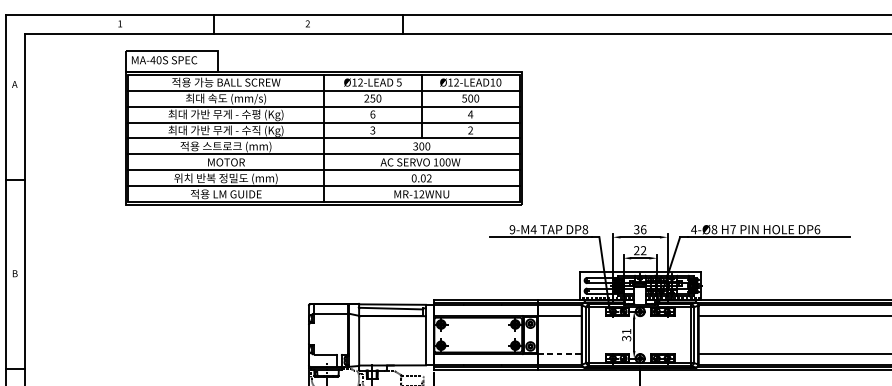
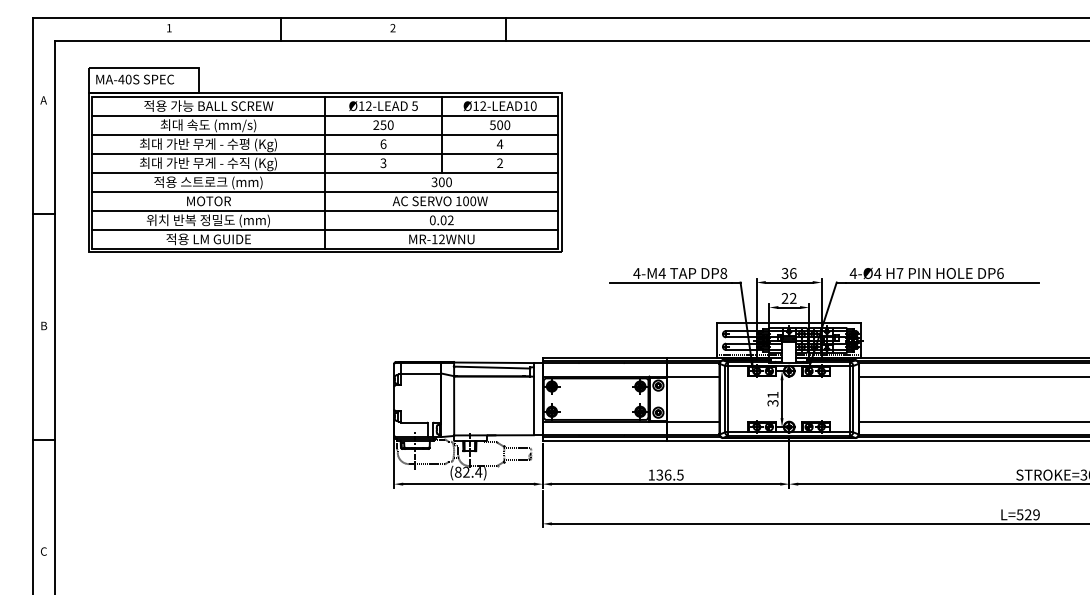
part: (324, 127) -> (325, 159), moved
text: (512, 229) -> (636, 273), 9-M4 -> 4-M4
text: (714, 229) -> (877, 273), 4-Ø8 -> 4-Ø4
line: (559, 353) -> (693, 421), dashed -> solid

